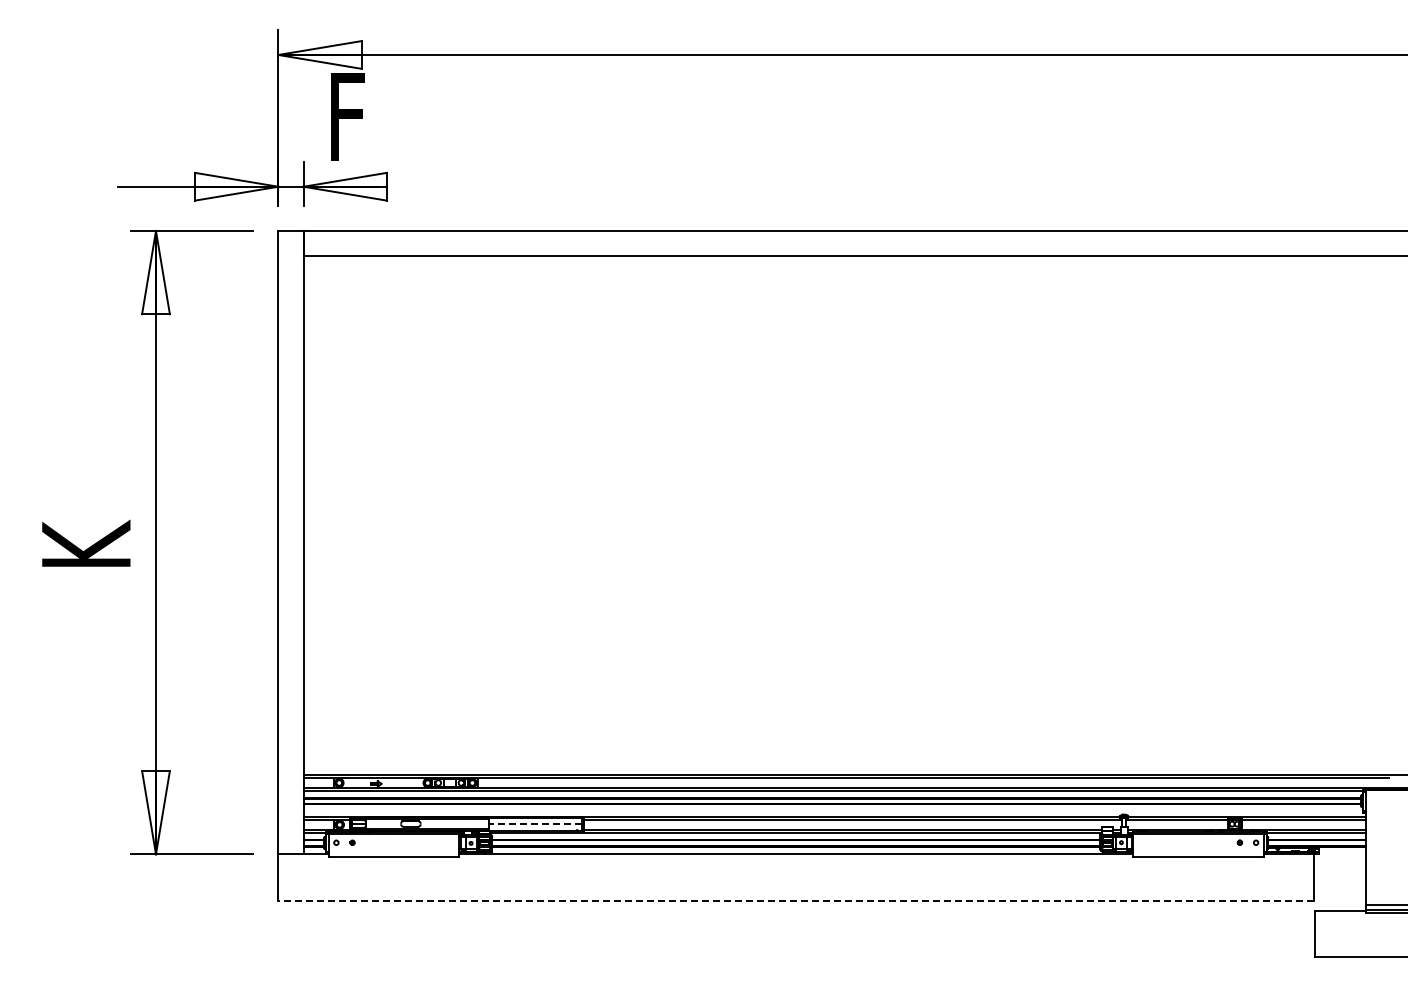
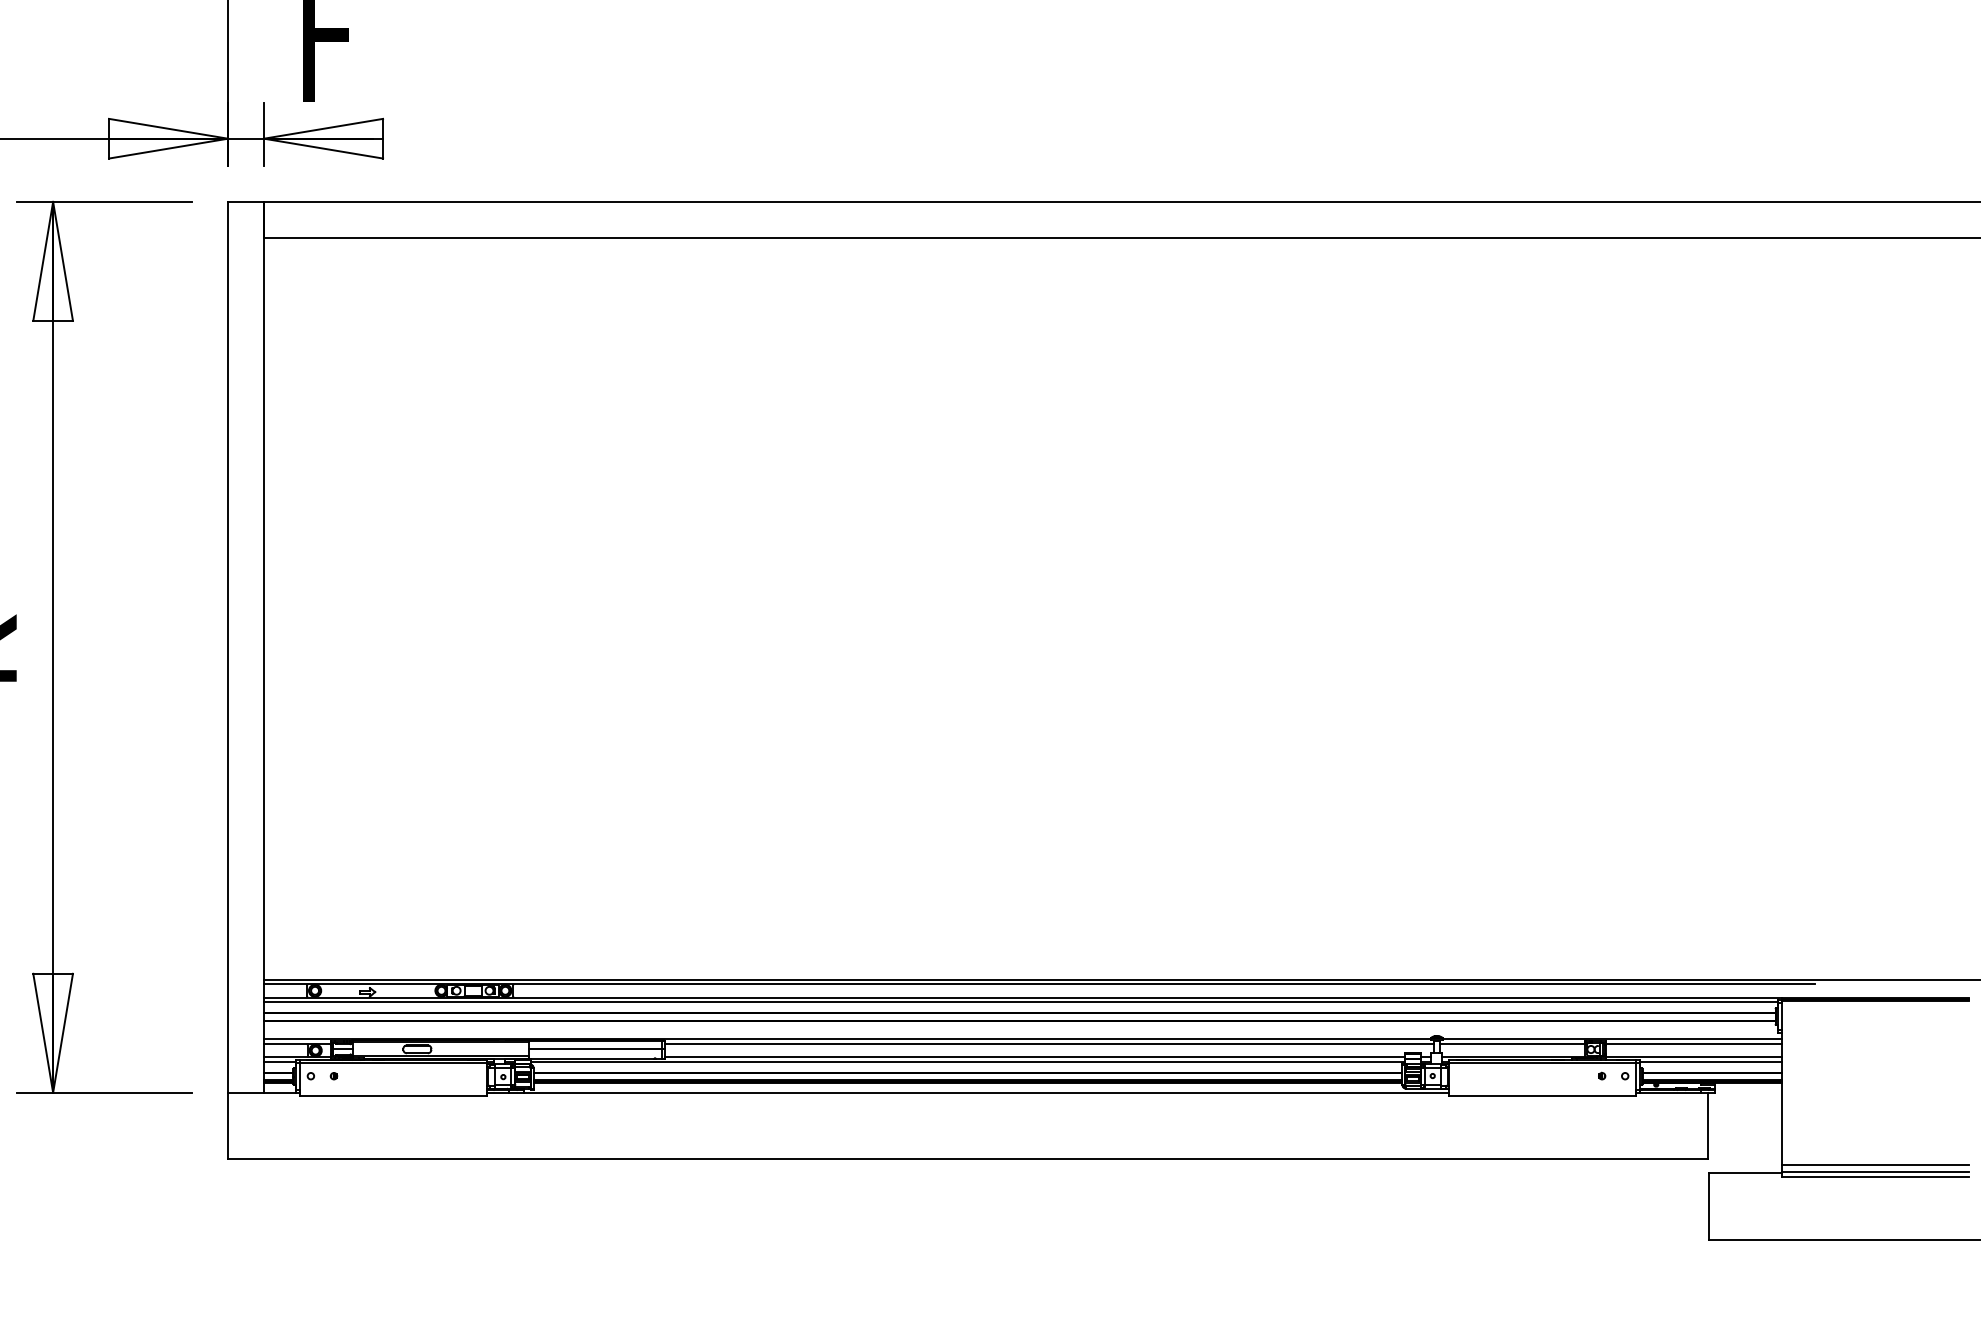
line: (535, 824) -> (595, 1050), dashed -> solid
line: (796, 900) -> (968, 1158), dashed -> solid

